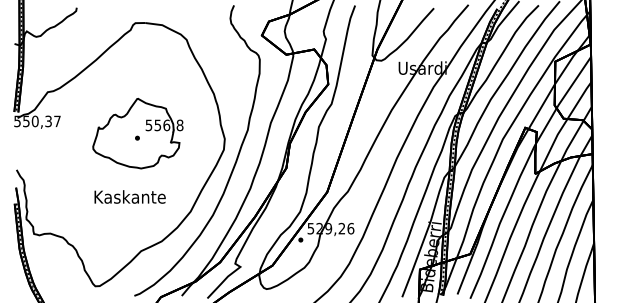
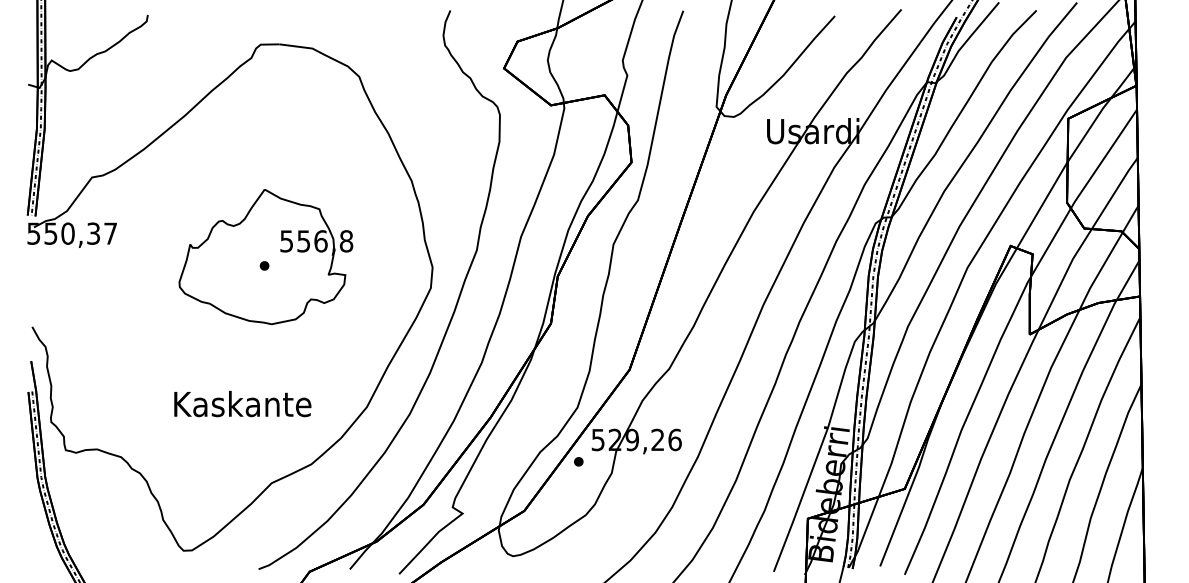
text: (129, 196) -> (241, 403), moved

